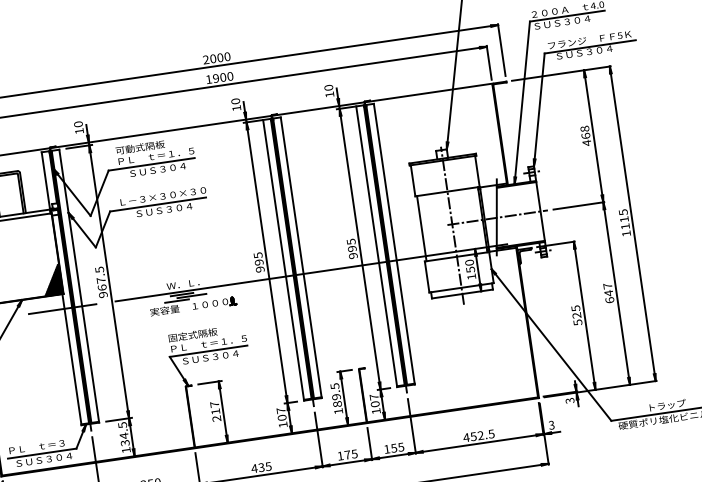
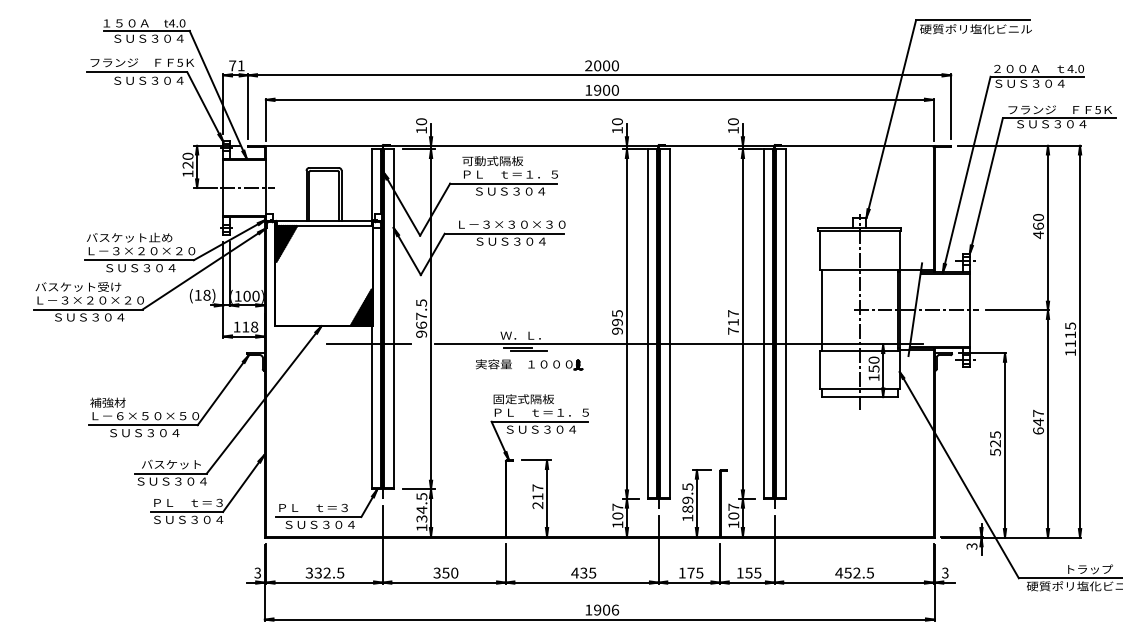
text: (584, 128) -> (1038, 217), 468 -> 460
text: (352, 248) -> (733, 322), 995 -> 717
line: (177, 300) -> (510, 354), removed

